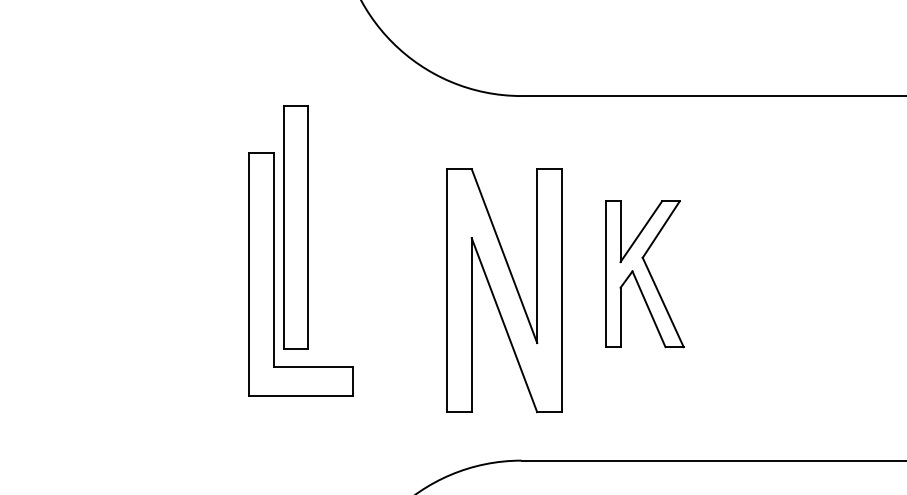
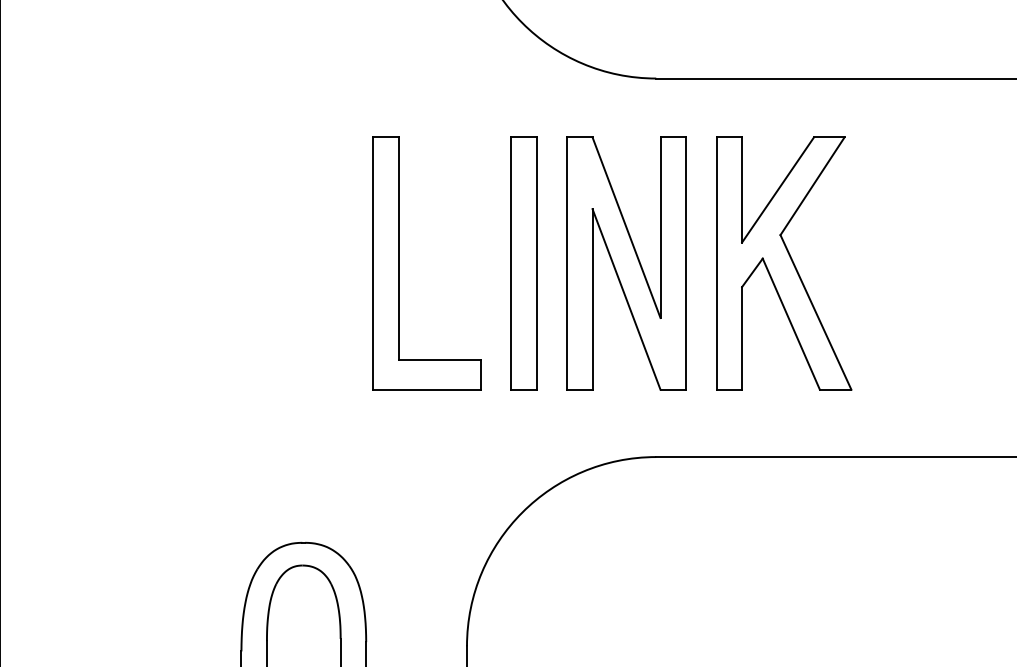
part: (295, 227) -> (523, 263), moved
part: (645, 274) -> (784, 263), size x1.67
part: (504, 290) -> (626, 263), moved

